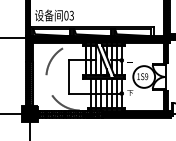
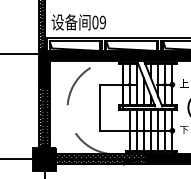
text: (71, 15) -> (102, 22), 03 -> 09

